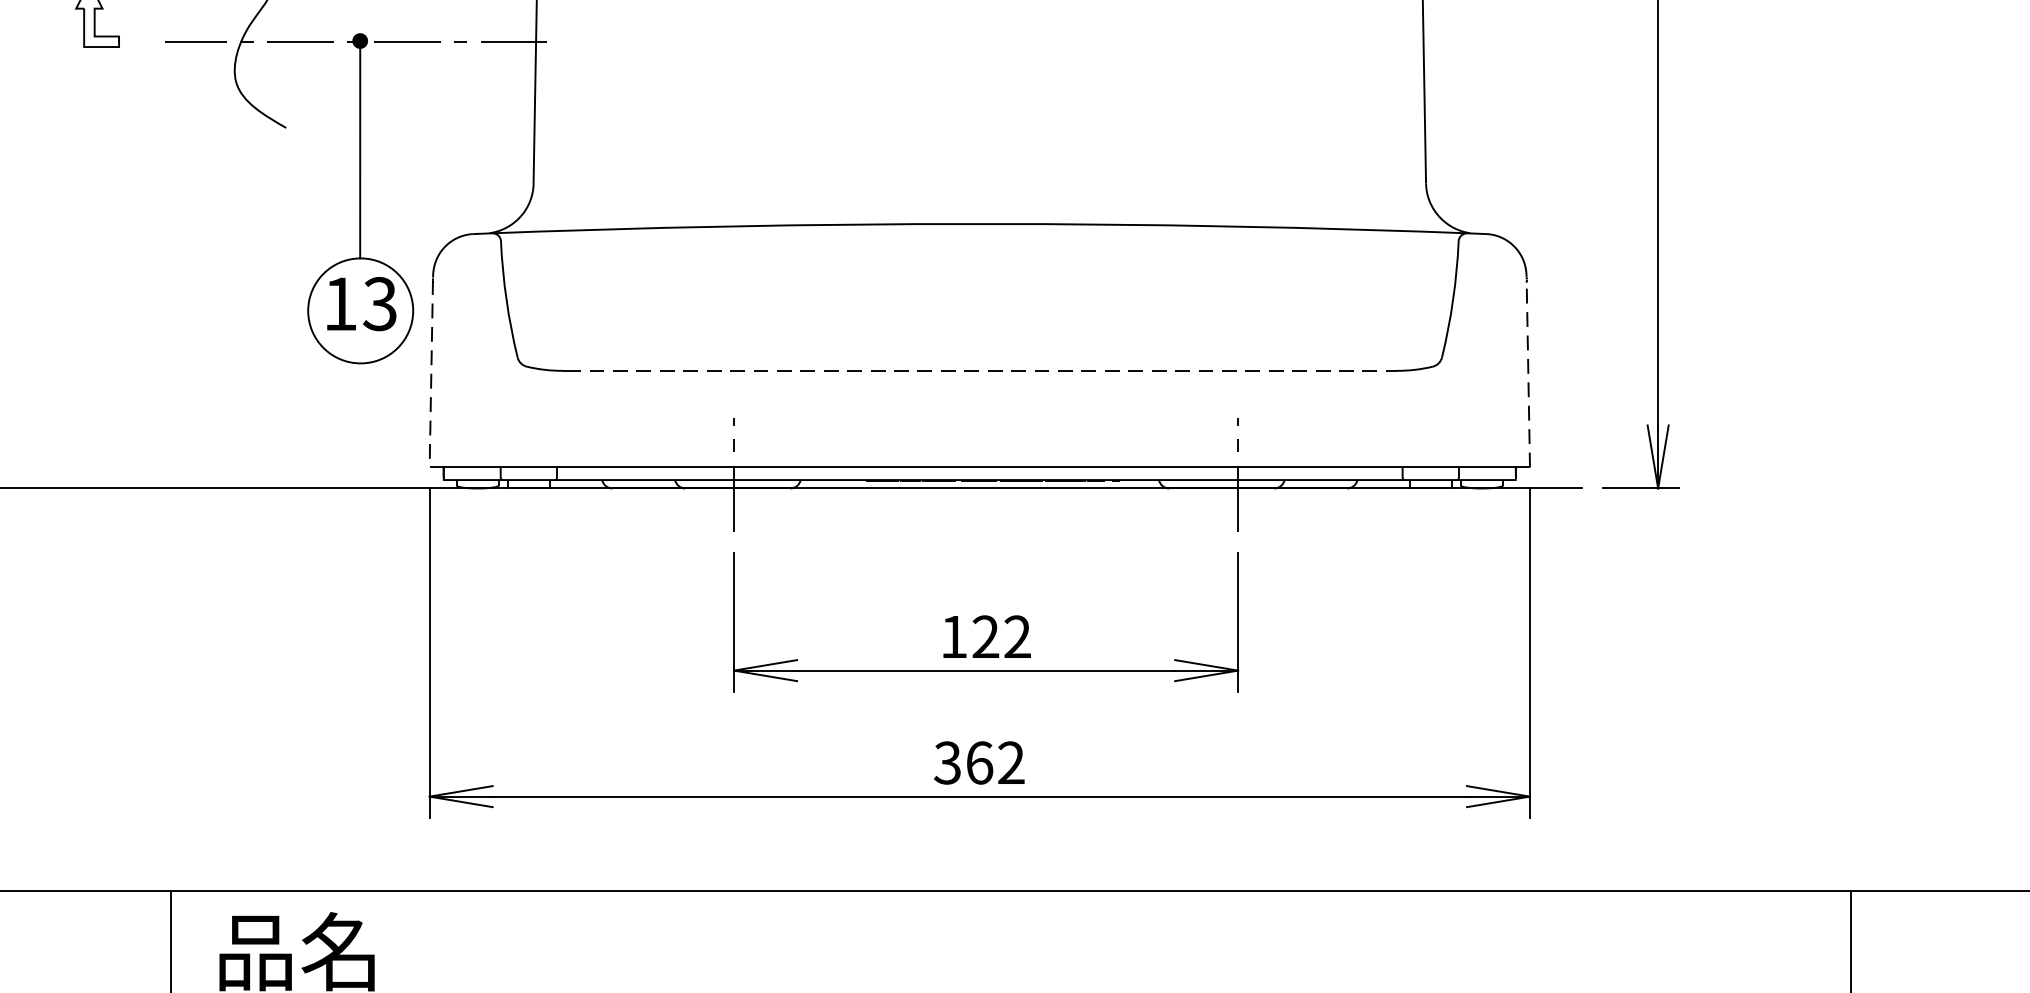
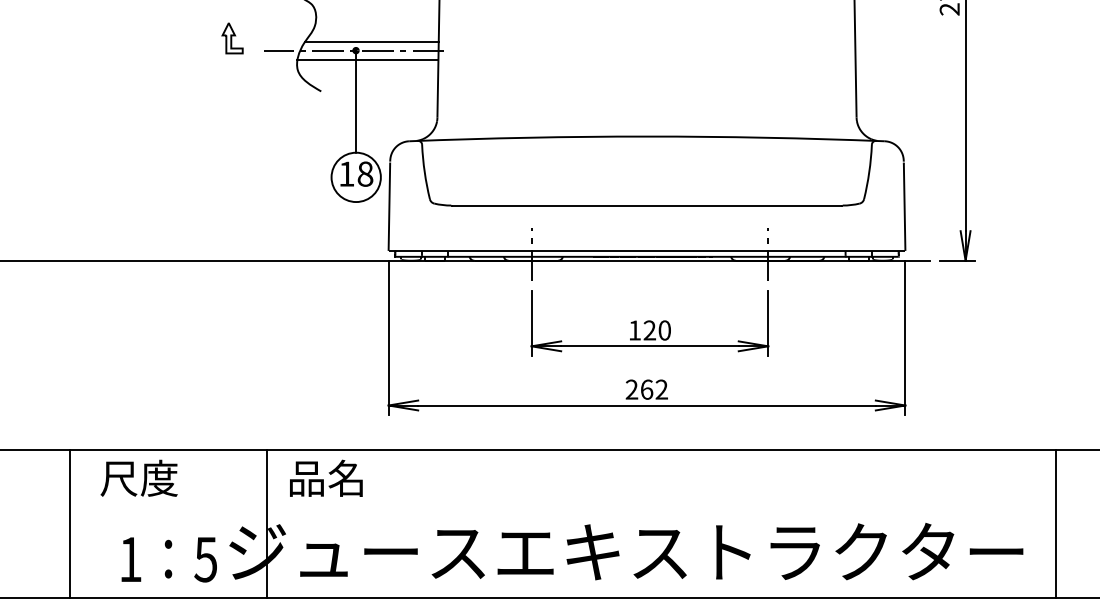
line: (393, 23) -> (371, 42), added
line: (384, 59) -> (367, 59), added
text: (380, 302) -> (365, 173), 13 -> 18
line: (980, 370) -> (647, 205), dashed -> solid
line: (431, 375) -> (389, 207), dashed -> solid
line: (1528, 375) -> (904, 207), dashed -> solid
text: (1017, 636) -> (664, 330), 122 -> 120
text: (946, 762) -> (631, 389), 362 -> 262

